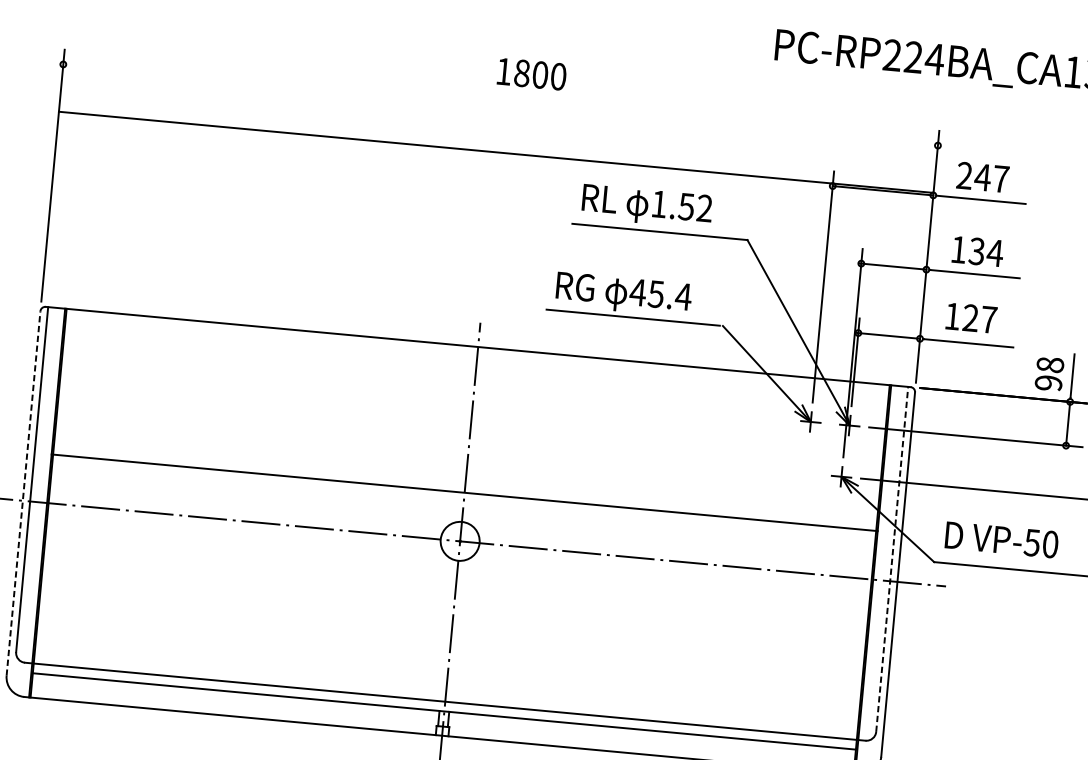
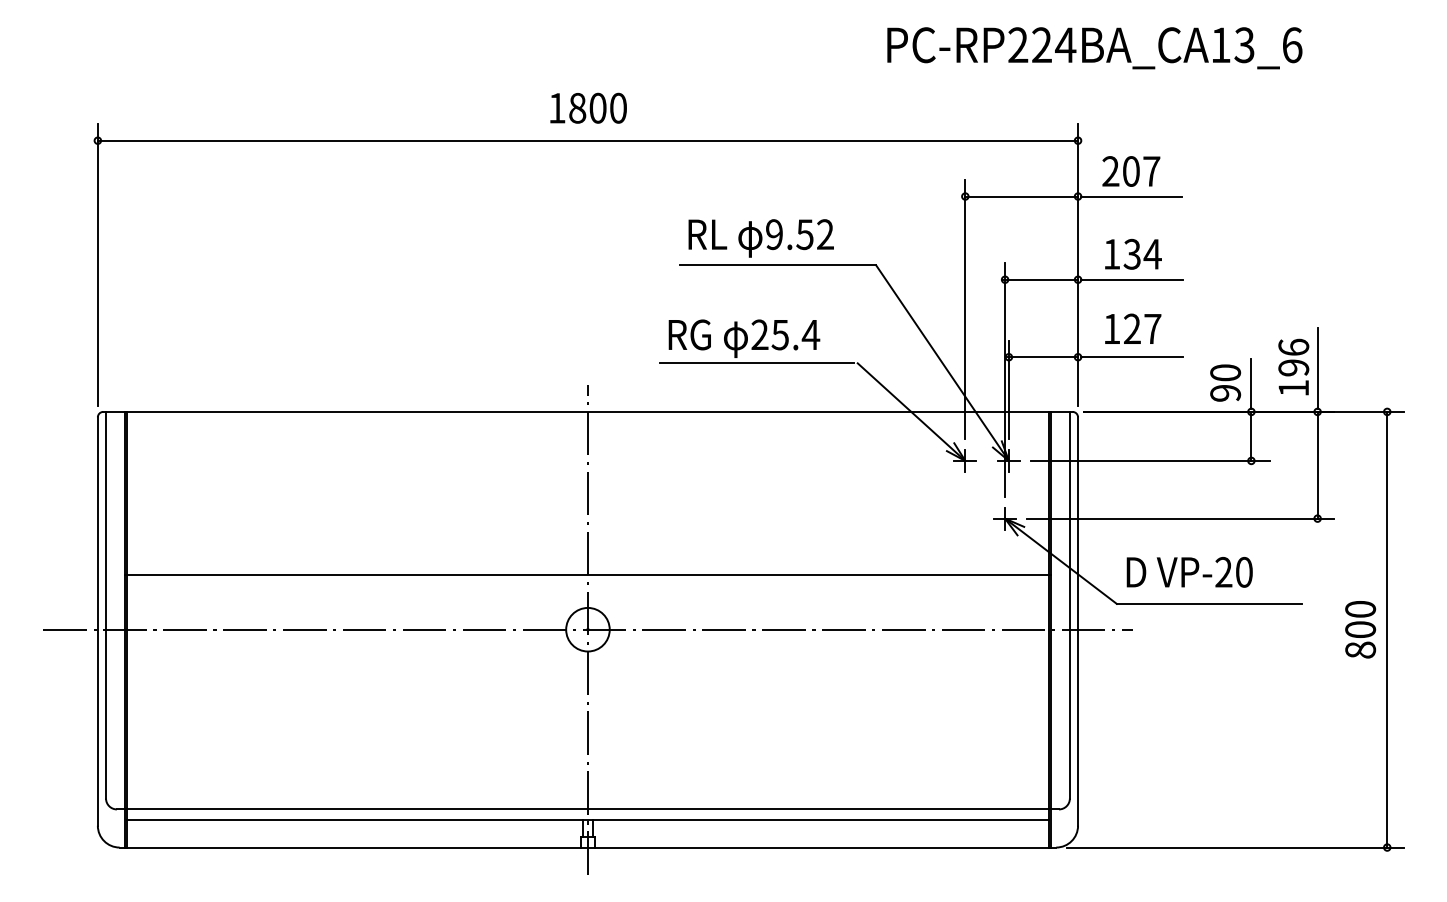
text: (531, 73) -> (588, 107), moved
line: (495, 152) -> (587, 140), moved
text: (983, 177) -> (1131, 171), 247 -> 207
text: (659, 204) -> (774, 234), 1.52 -> 9.52
text: (637, 292) -> (759, 334), 45.4 -> 25.4
text: (1050, 364) -> (1225, 372), 98 -> 90
line: (23, 493) -> (97, 621), dashed -> solid
text: (1032, 542) -> (1223, 571), VP-50 -> VP-20
line: (891, 558) -> (1069, 604), dashed -> solid

